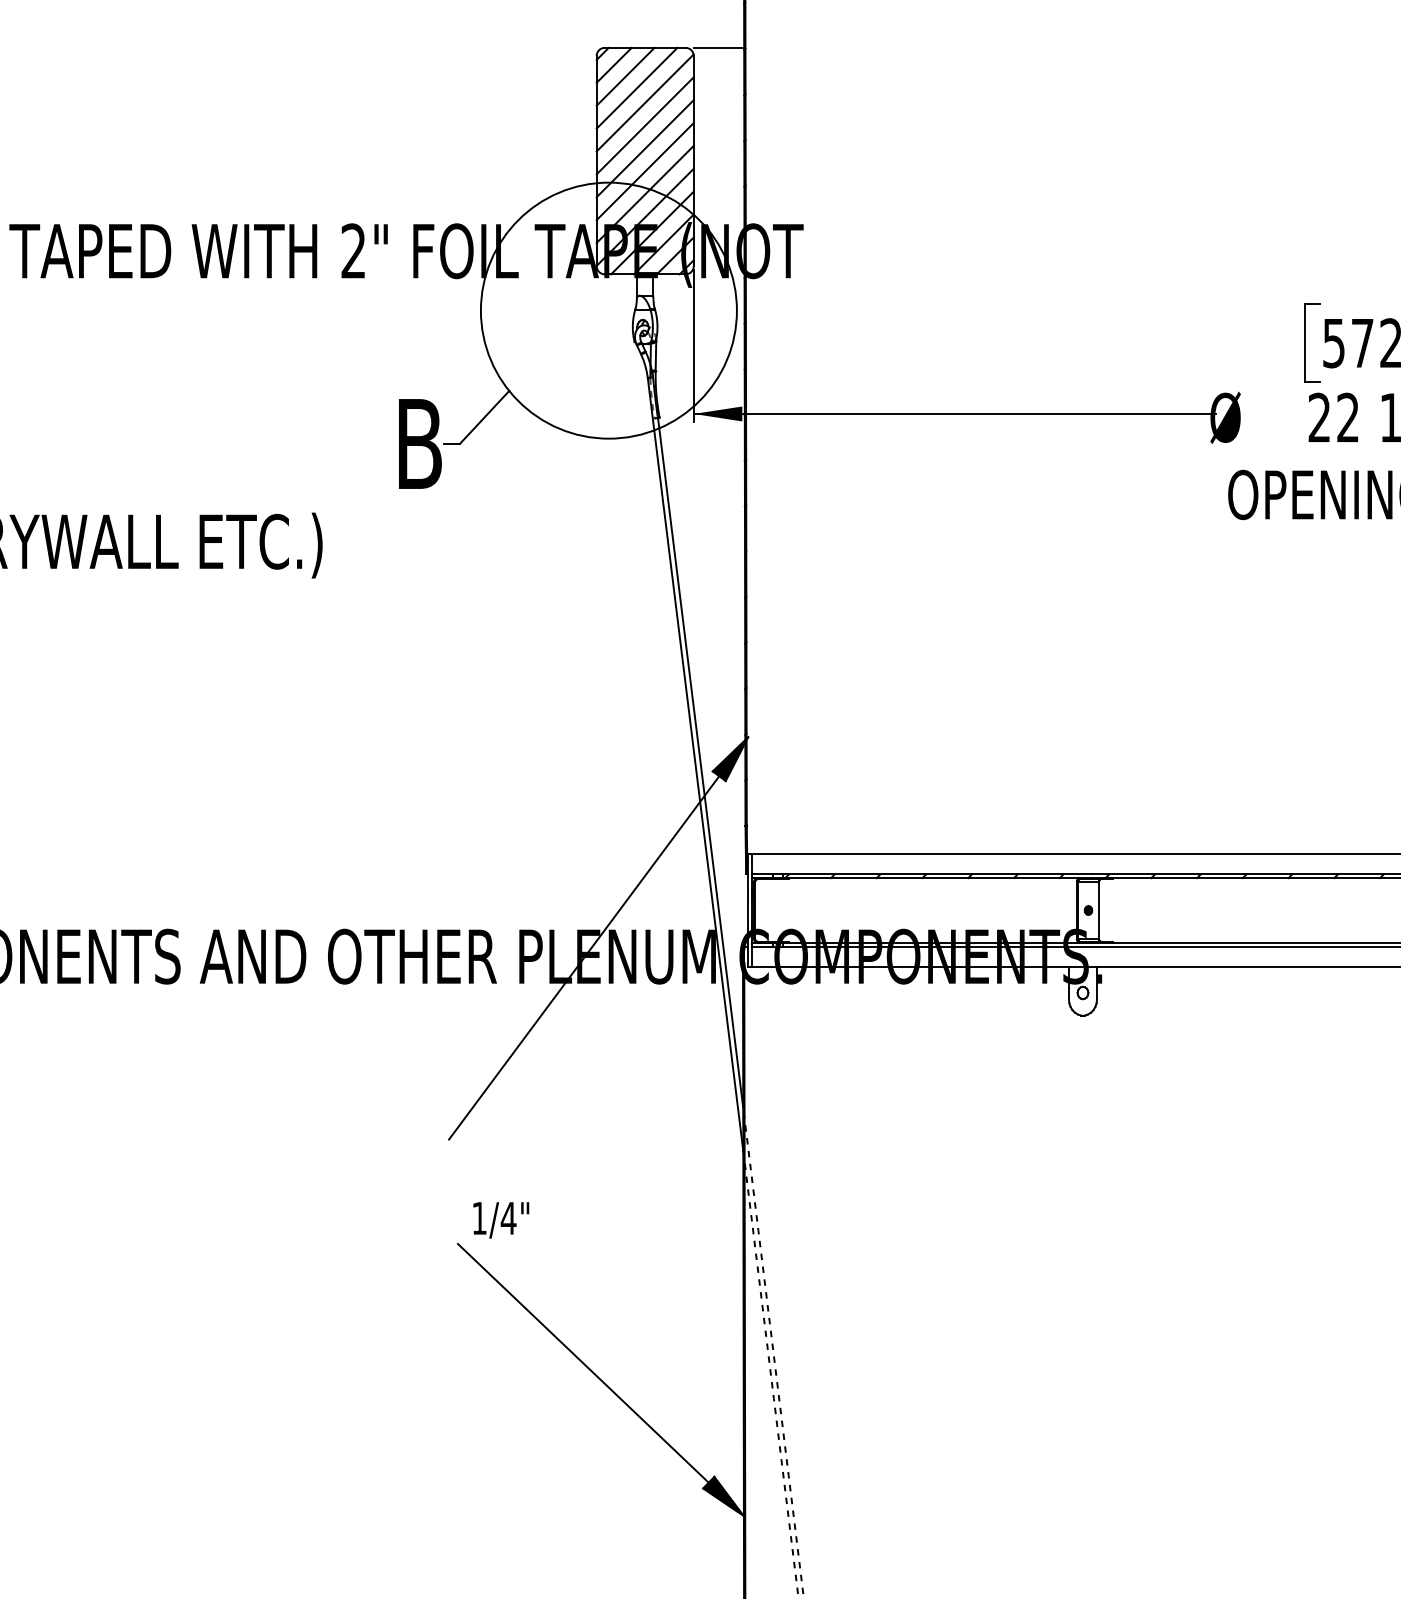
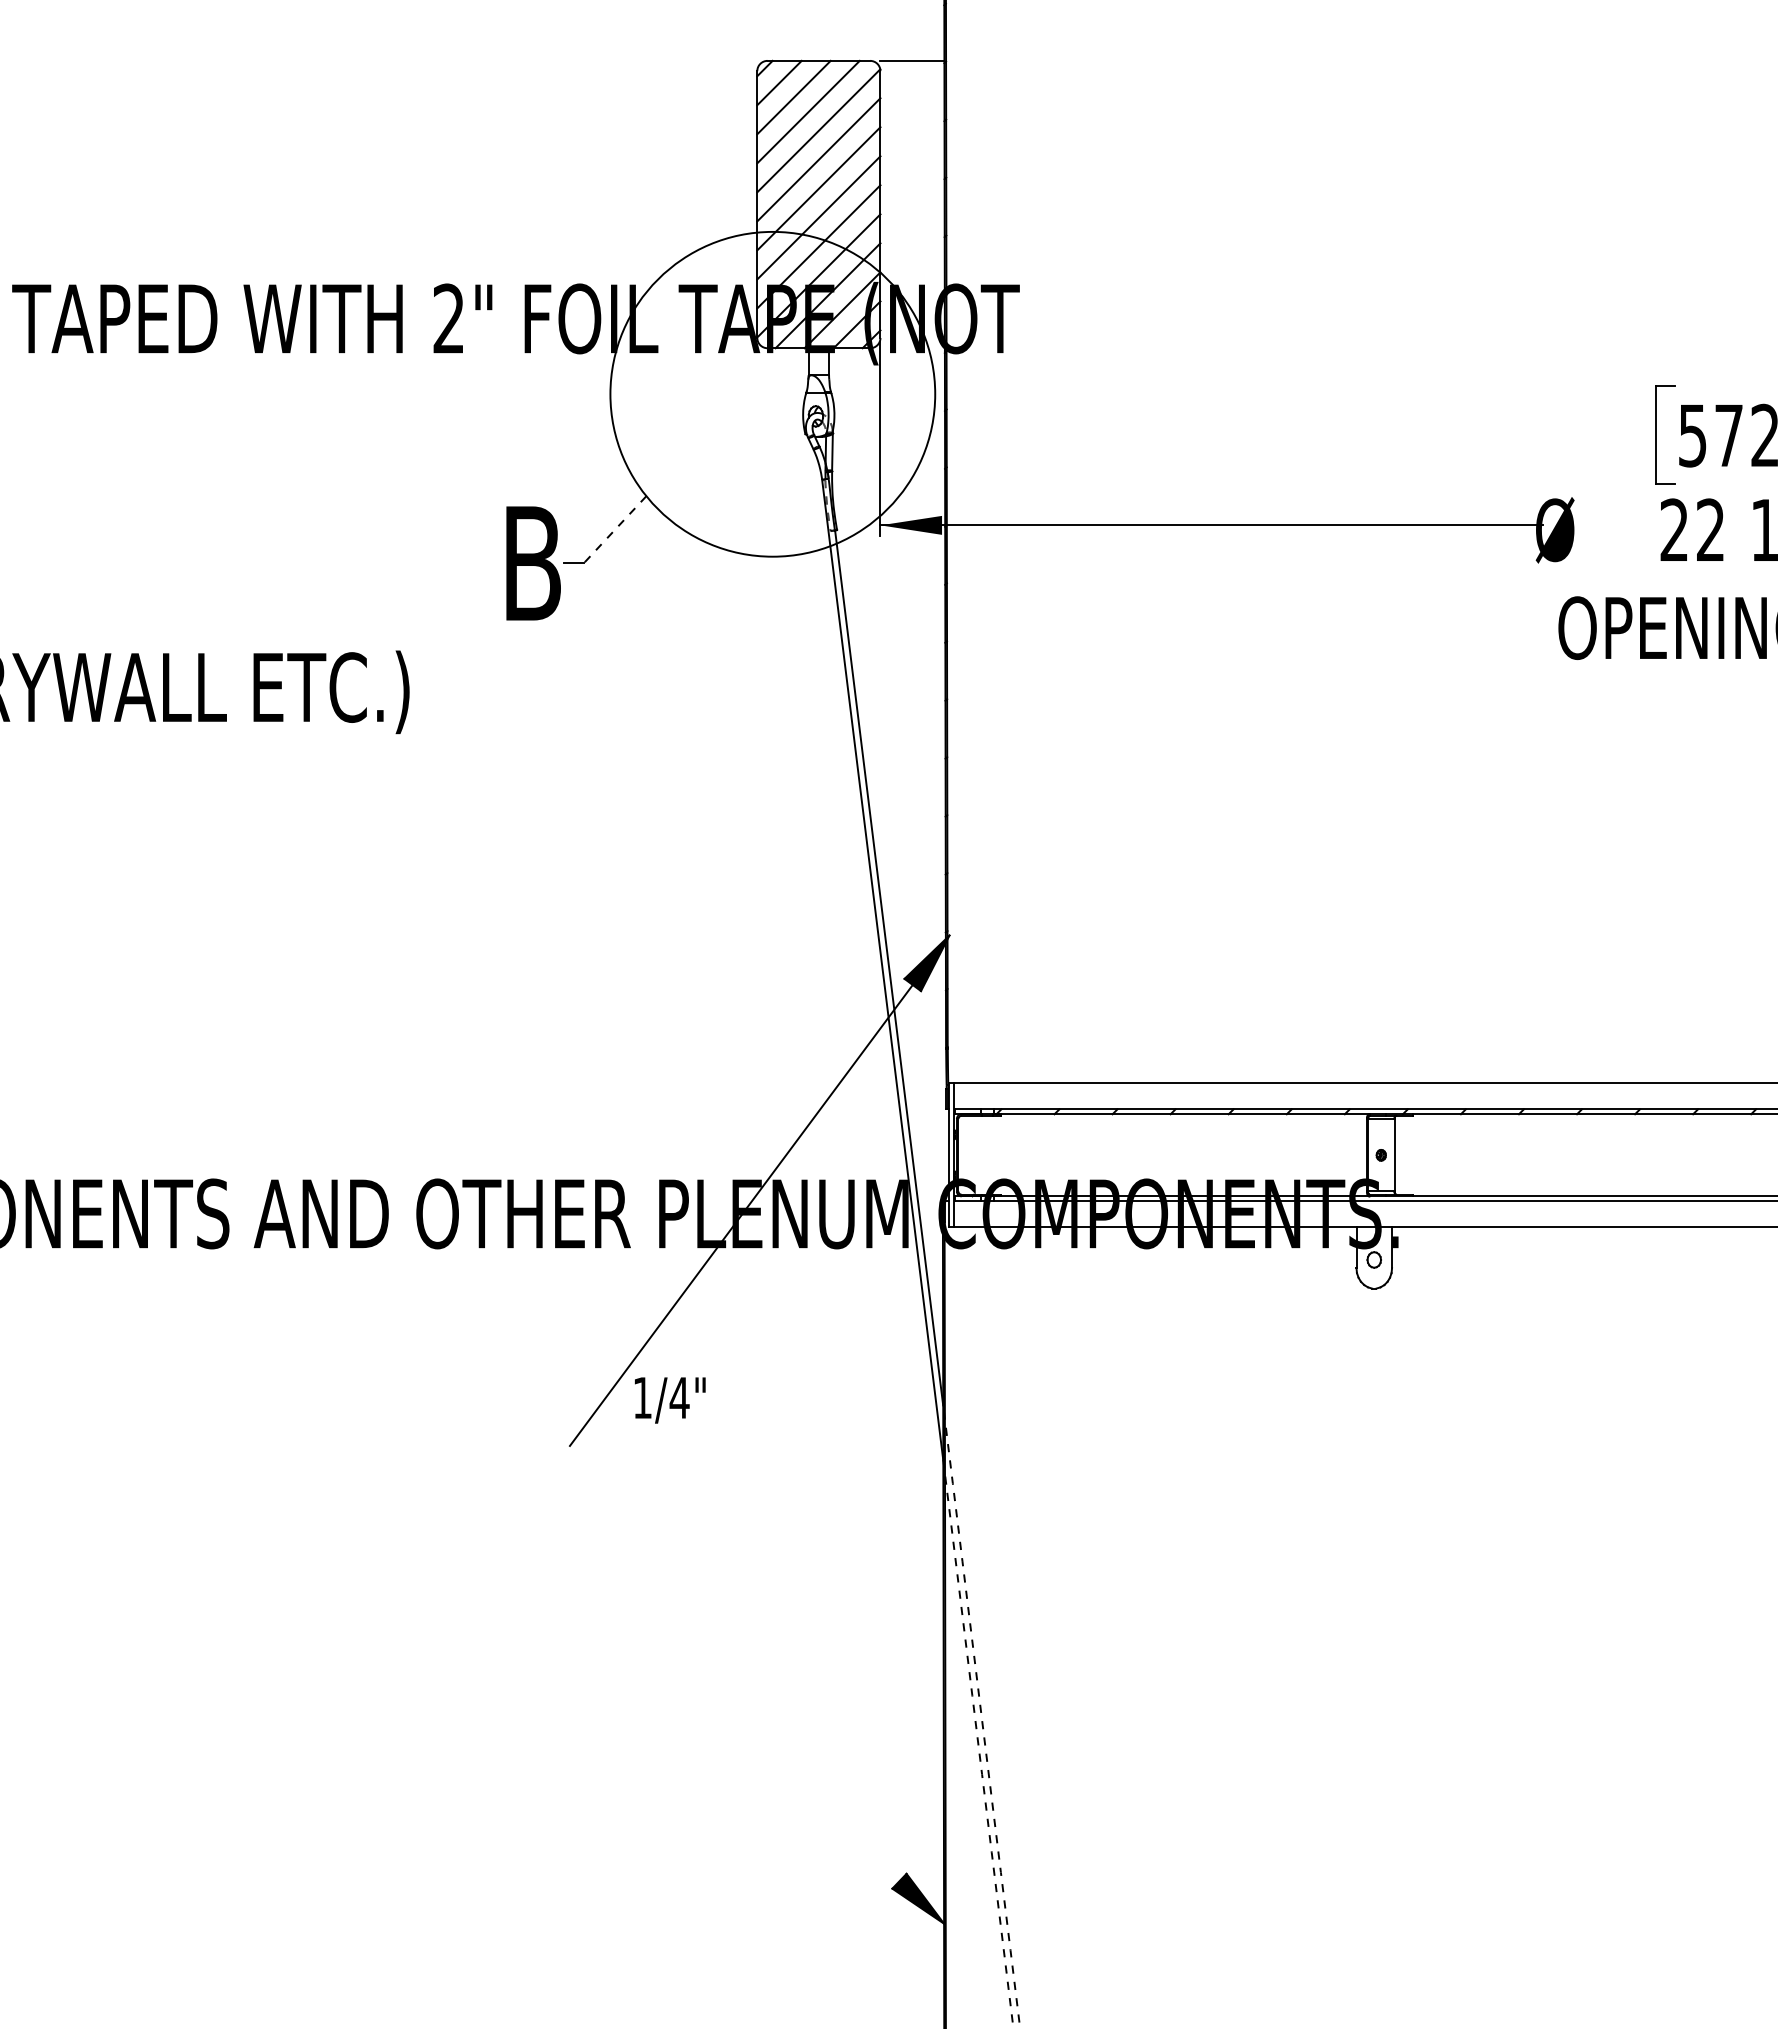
line: (484, 417) -> (615, 529), solid -> dashed
text: (501, 1220) -> (670, 1400), moved
line: (583, 1363) -> (740, 1729), removed

